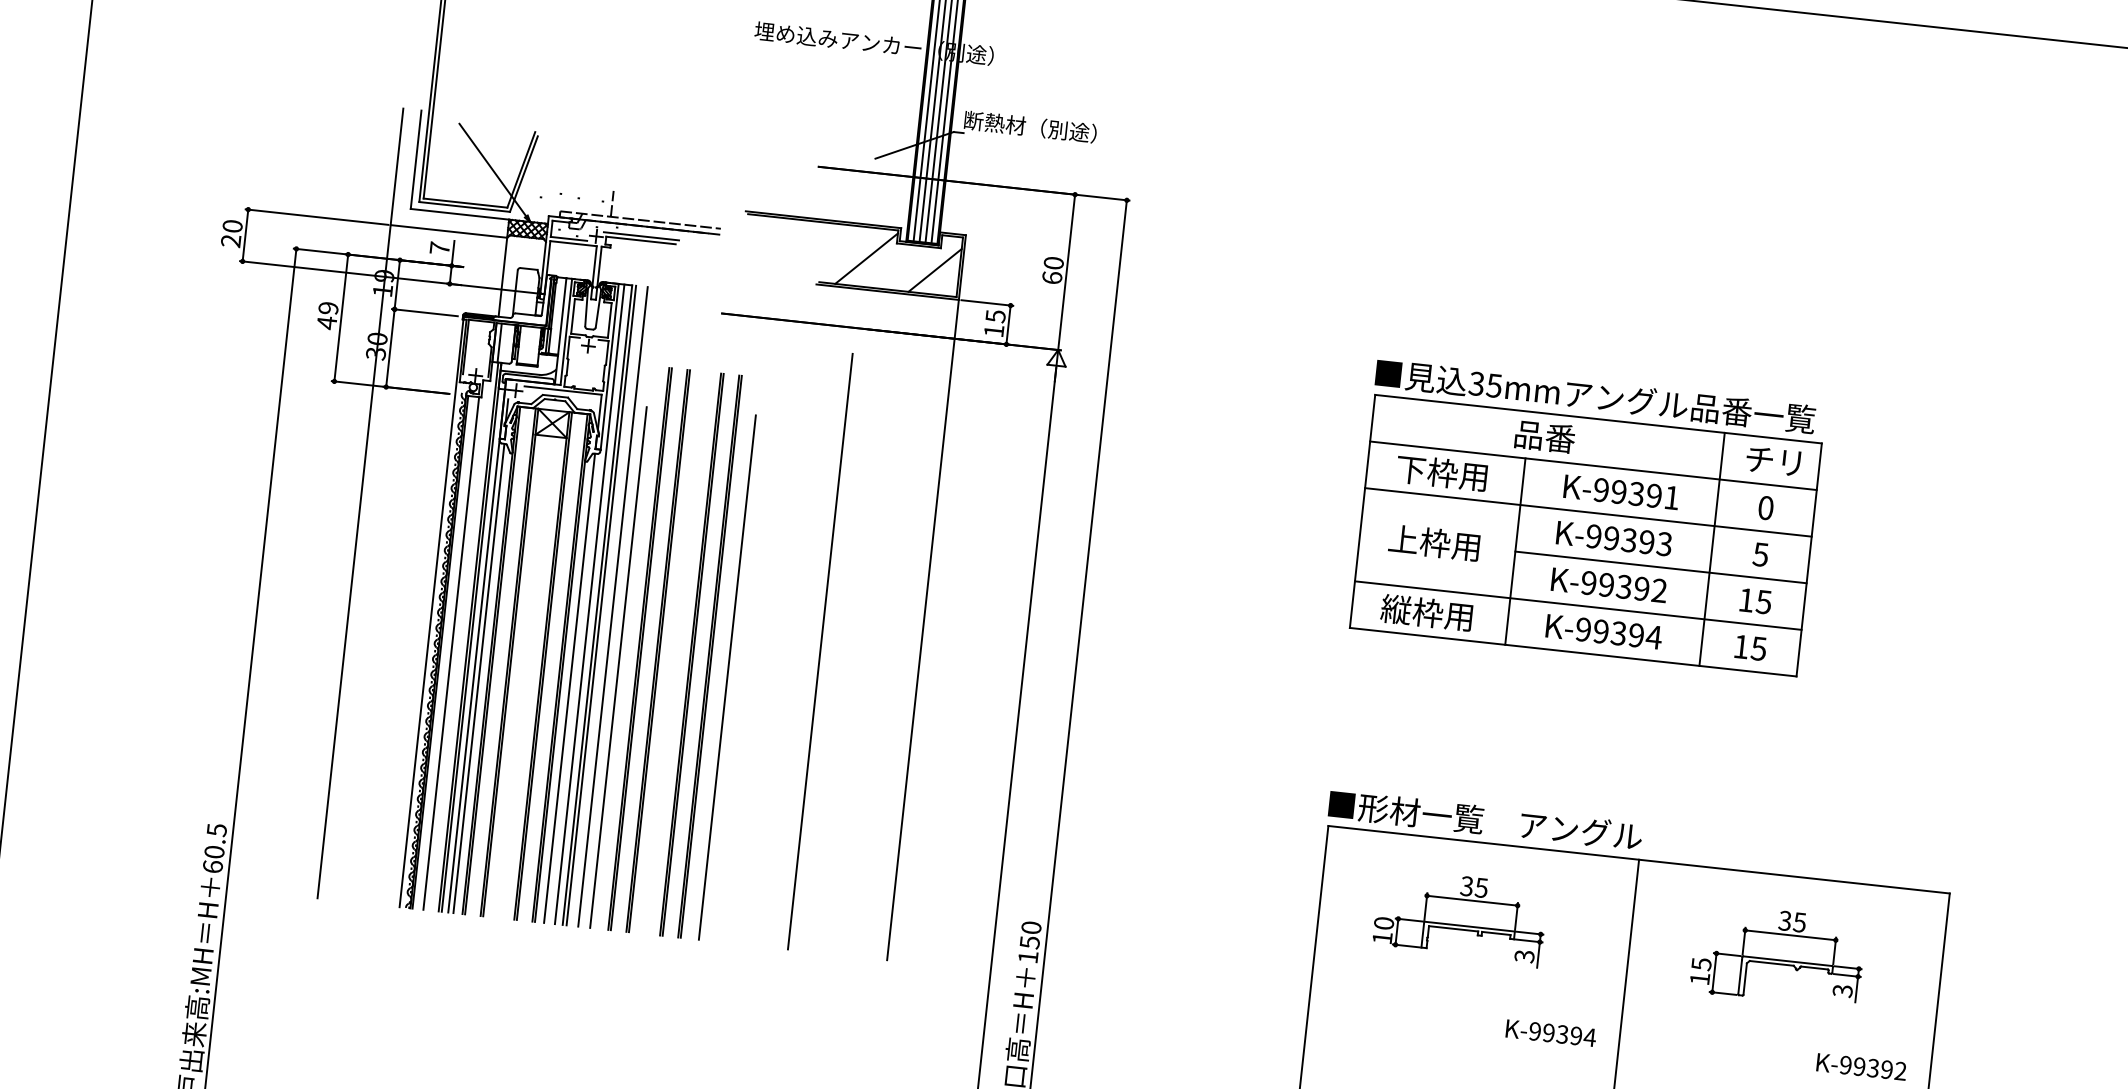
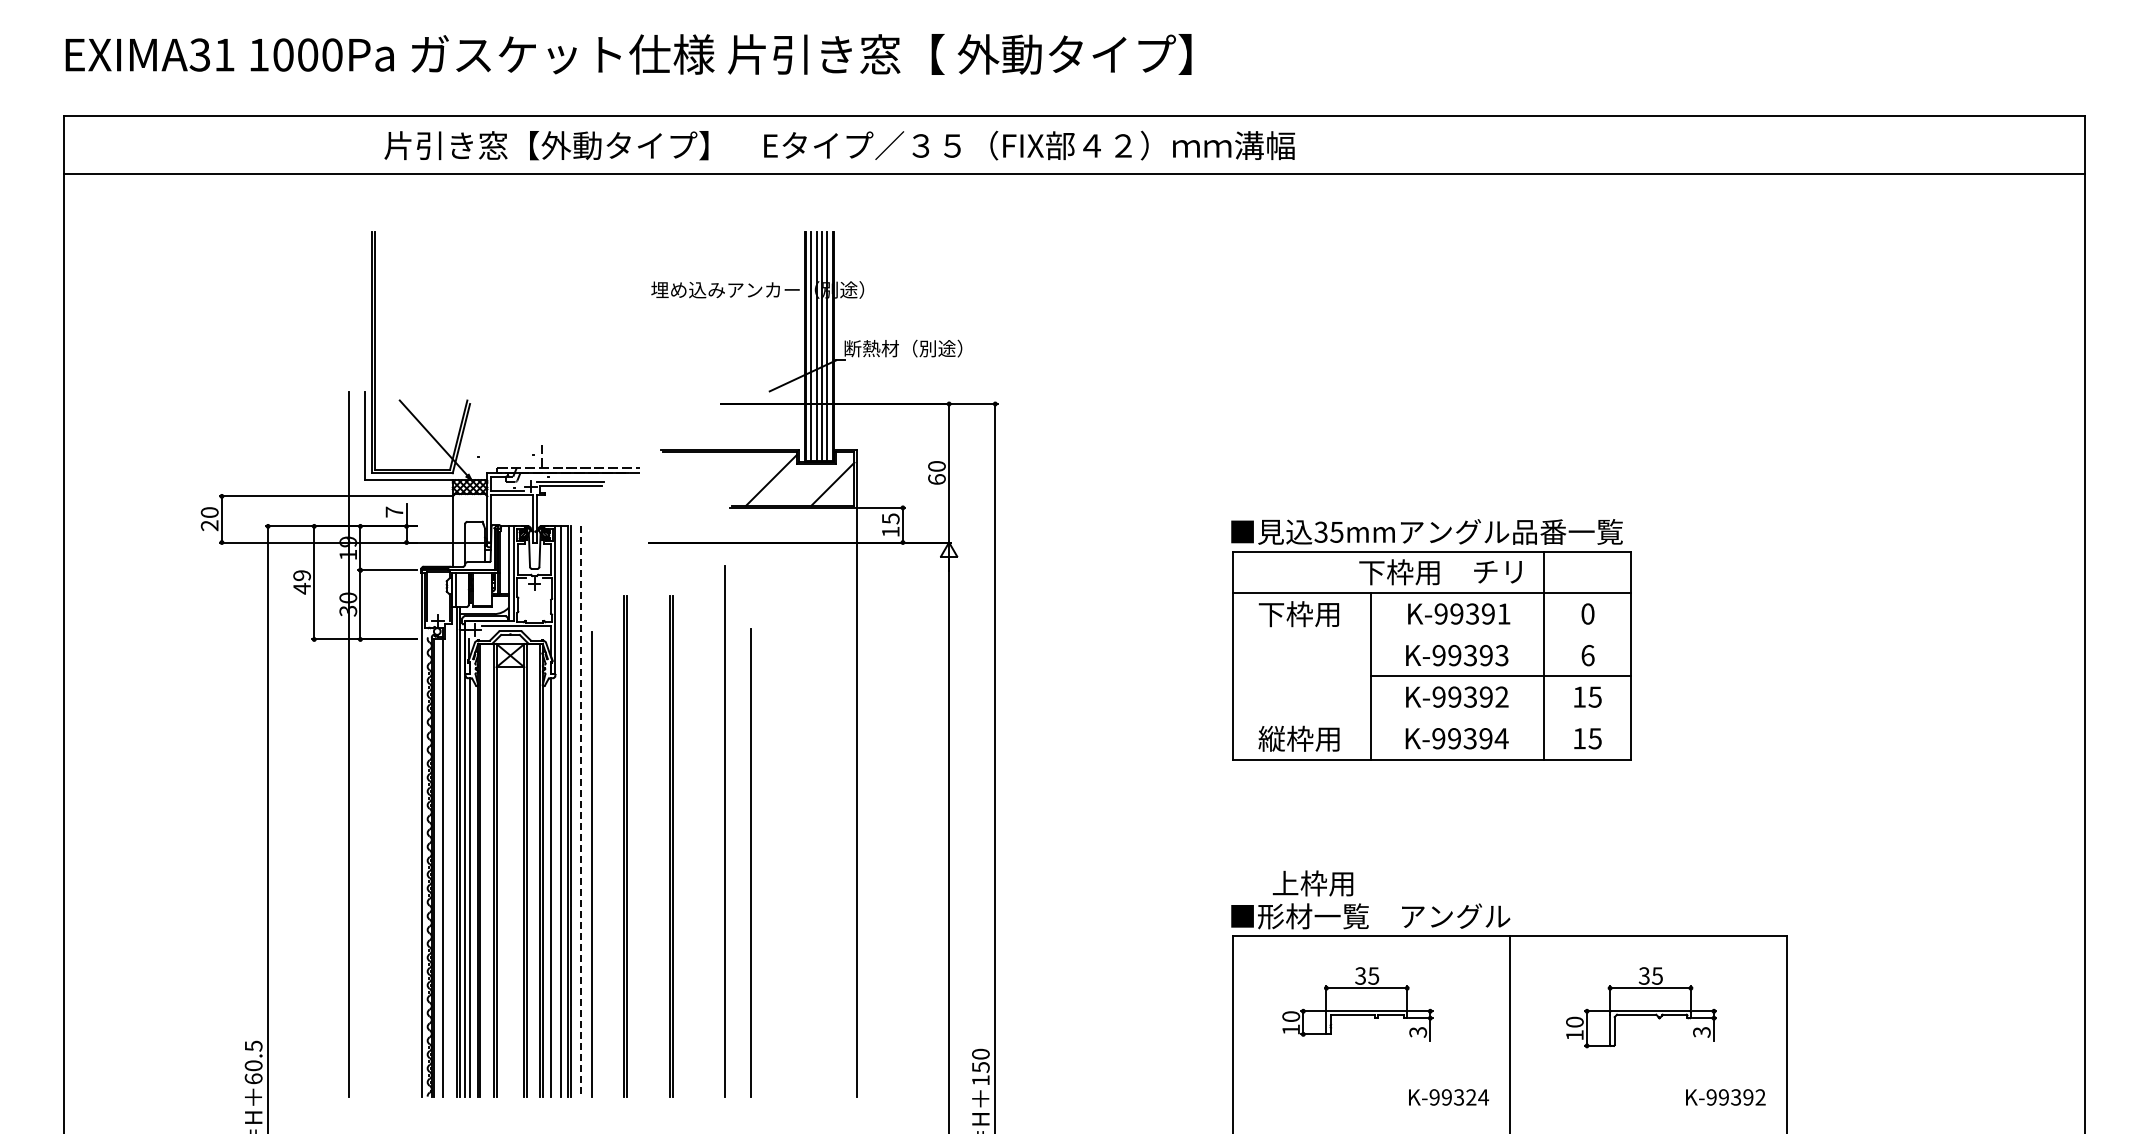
text: (1559, 438) -> (1399, 572), 品番 -> 下枠用
text: (1772, 461) -> (1497, 572), moved
line: (1588, 511) -> (1431, 634), removed
text: (1433, 542) -> (1312, 883), moved
text: (1760, 554) -> (1587, 655), 5 -> 6
line: (1577, 605) -> (1431, 717), removed
line: (613, 606) -> (581, 811), solid -> dashed
line: (639, 649) -> (608, 846), removed
line: (819, 651) -> (724, 831), moved
line: (690, 655) -> (654, 846), removed
line: (726, 677) -> (750, 862), moved
text: (1701, 963) -> (1574, 1021), 15 -> 10
text: (1576, 1036) -> (1471, 1097), K-99394 -> K-99324

